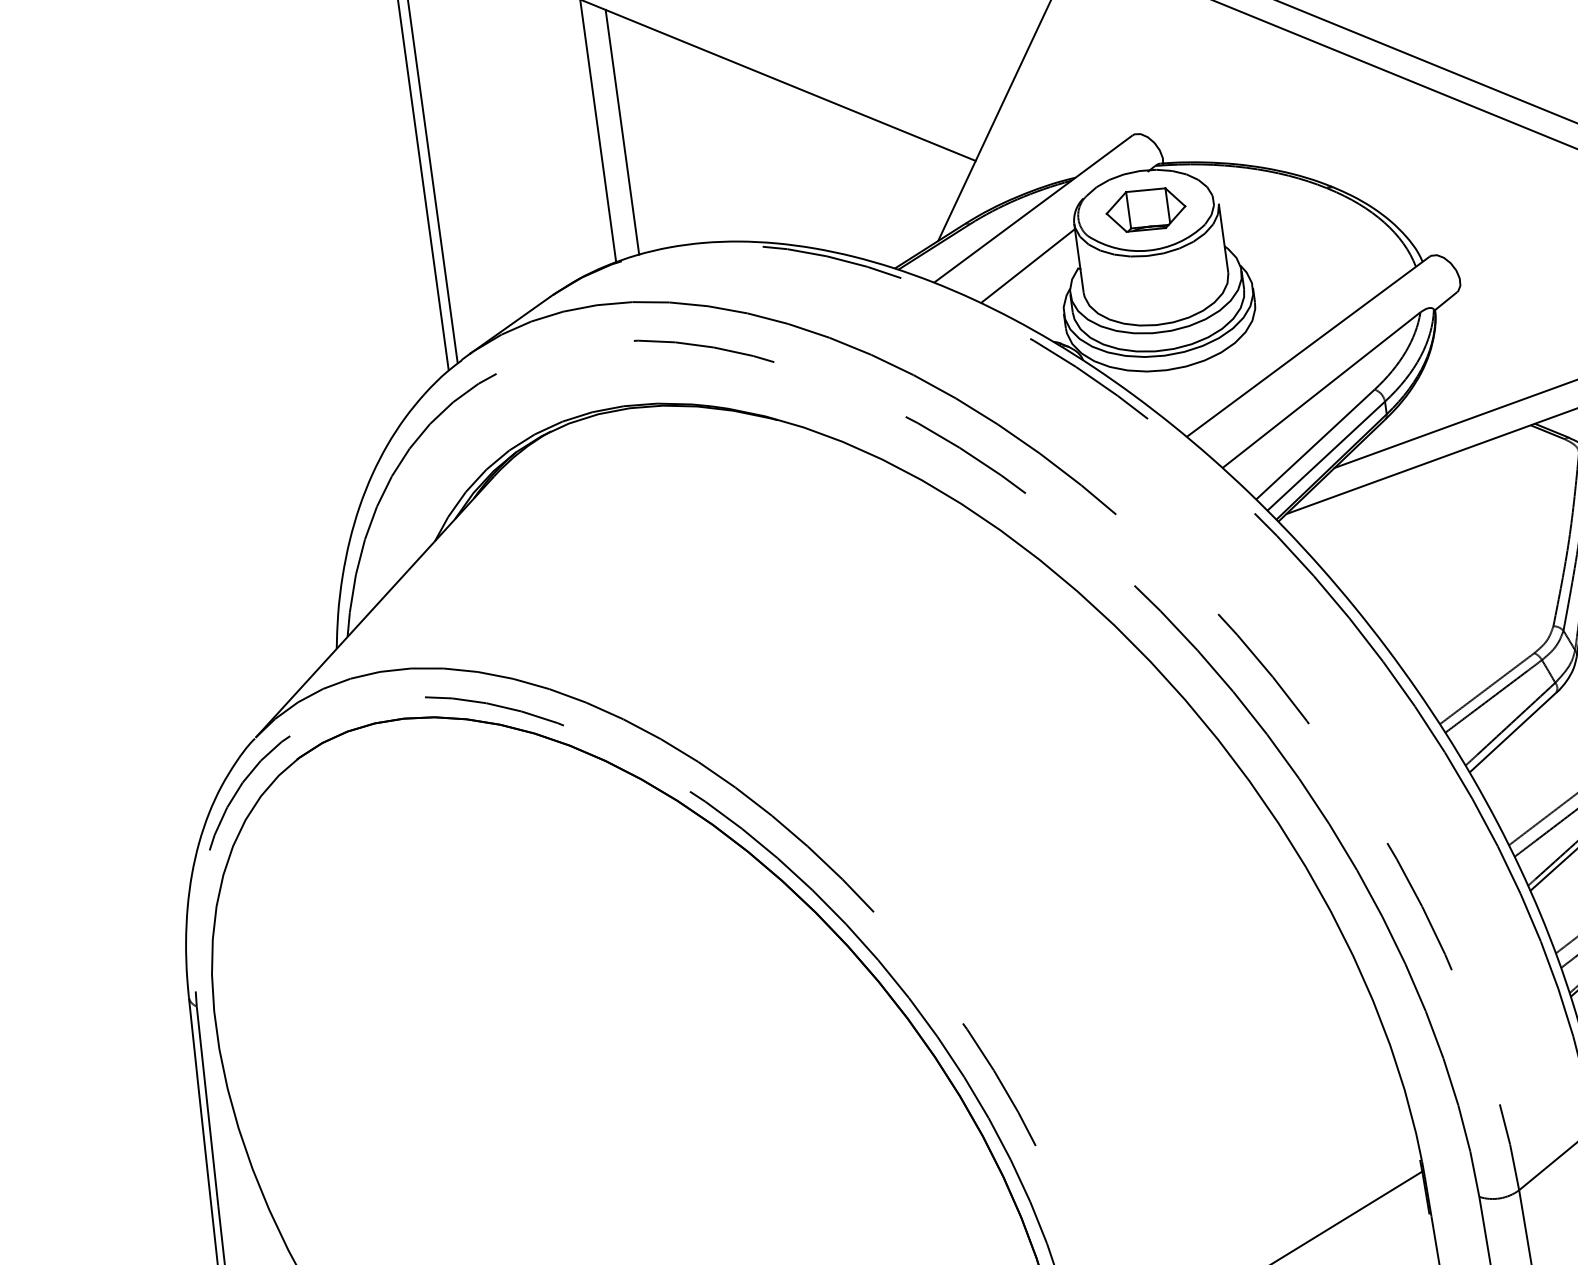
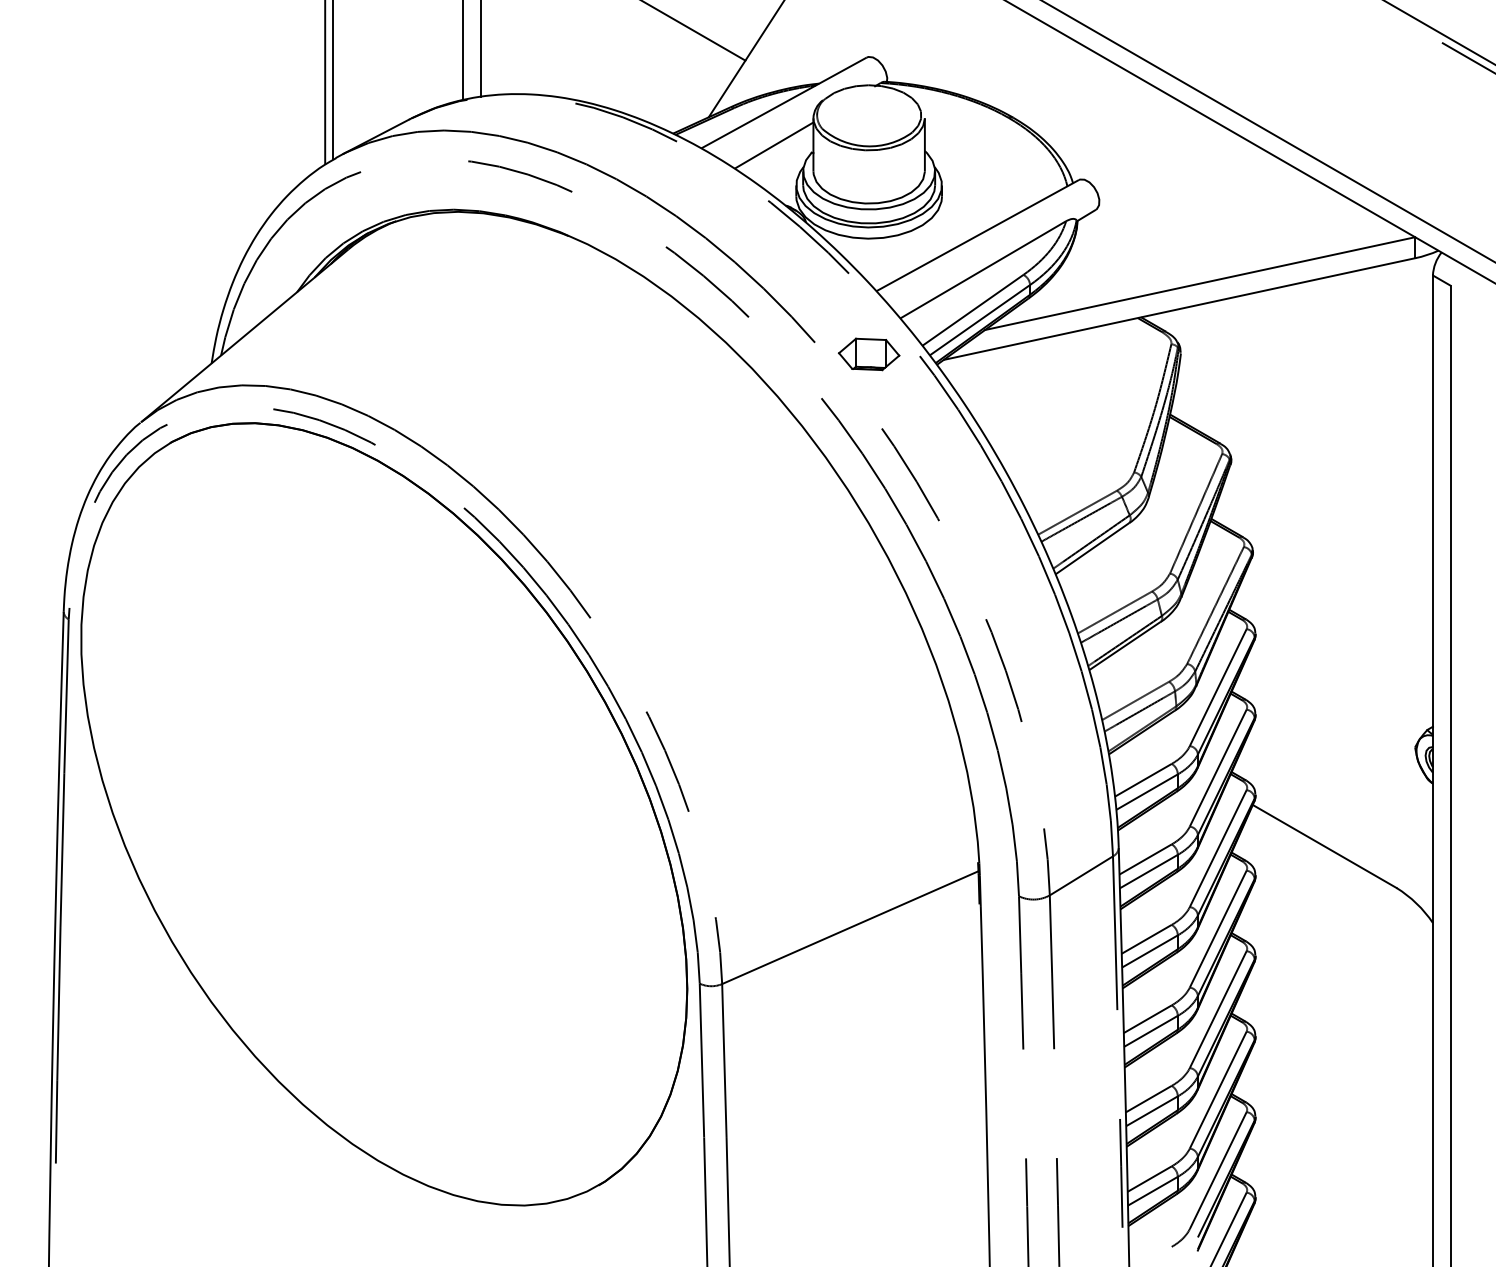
part: (1145, 210) -> (868, 354), moved

